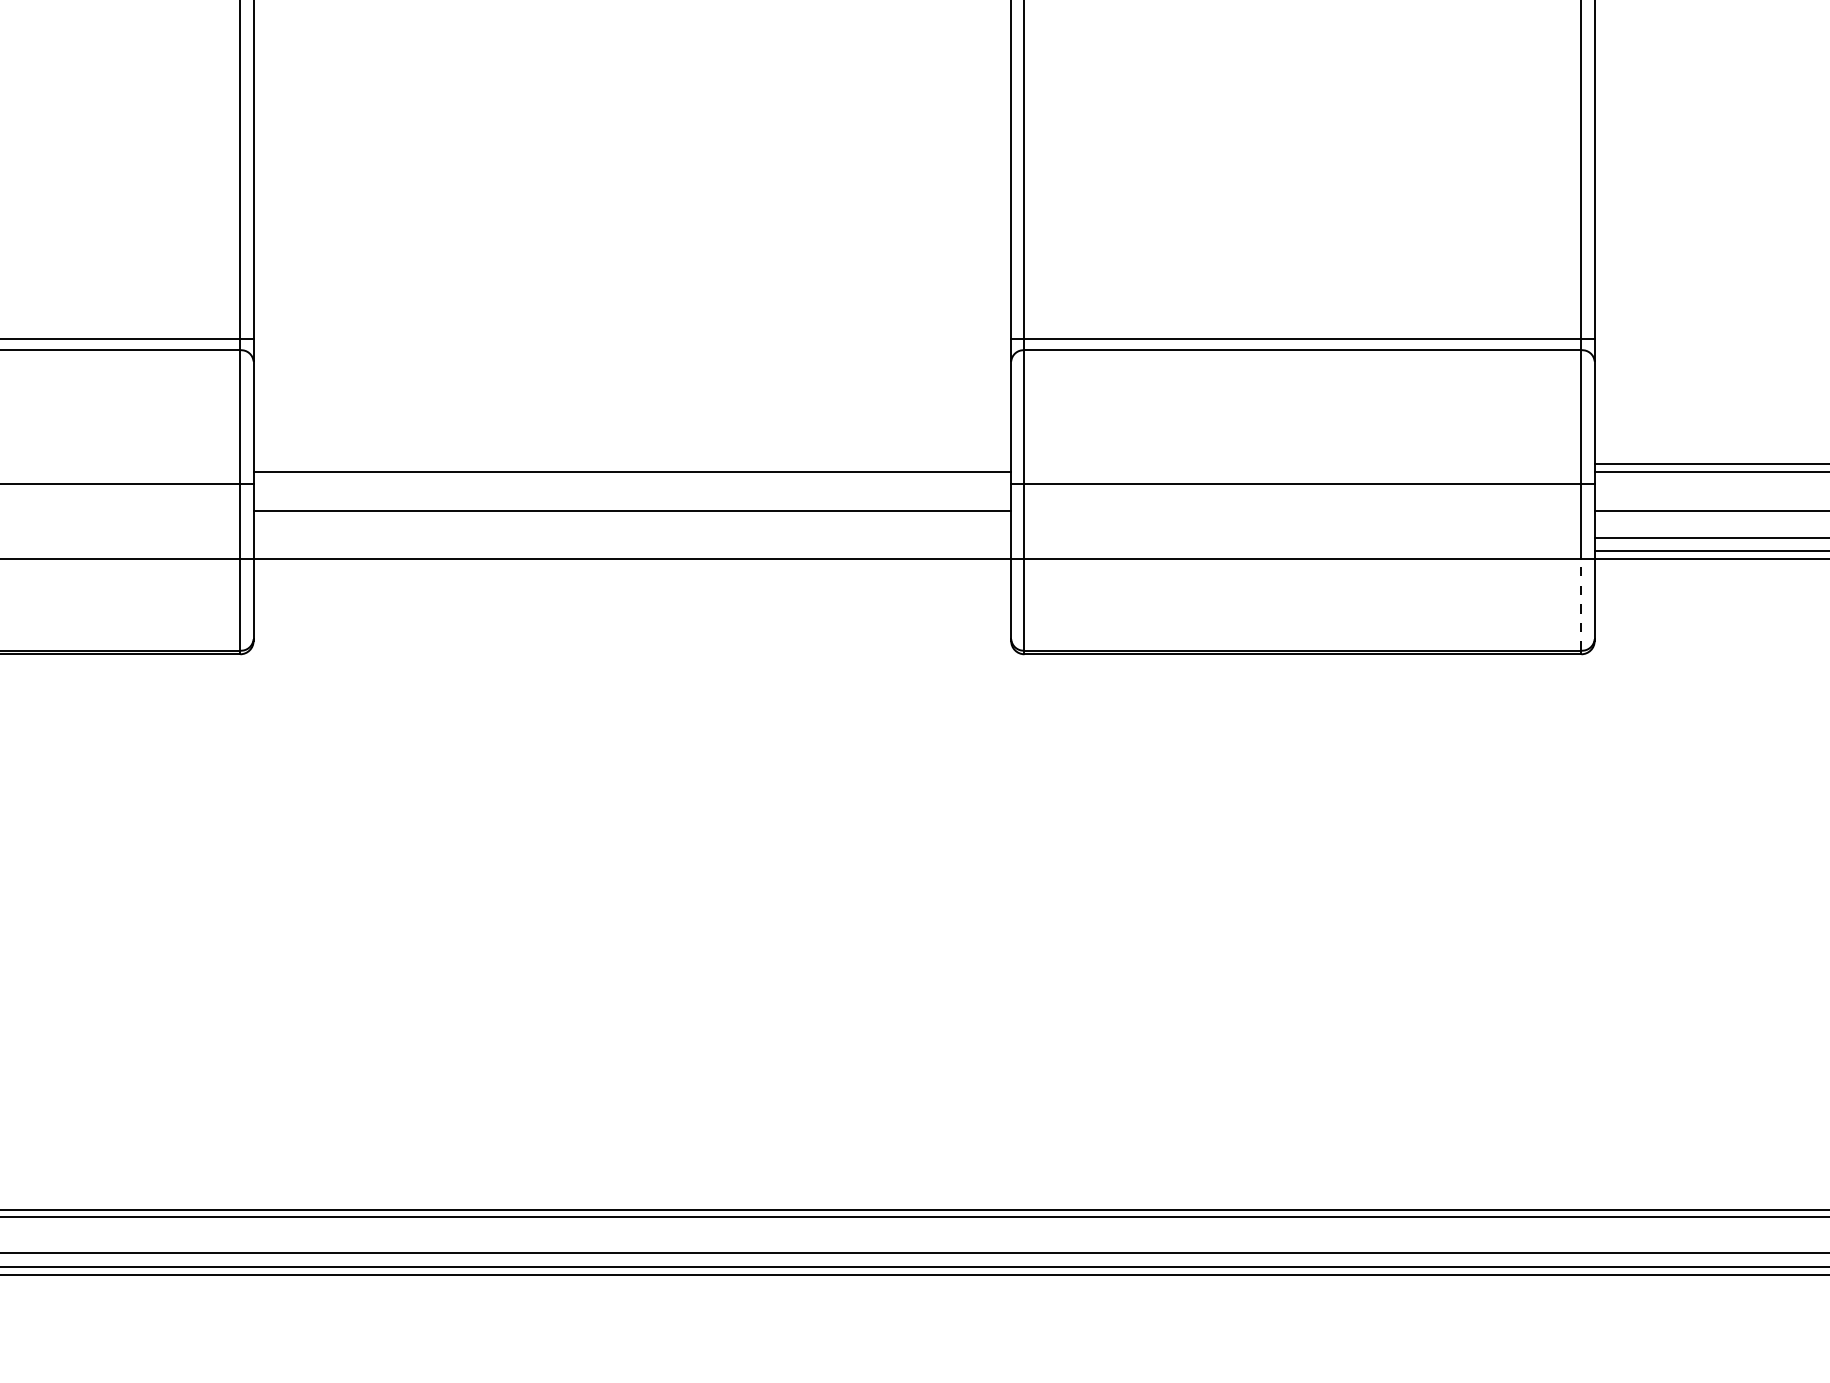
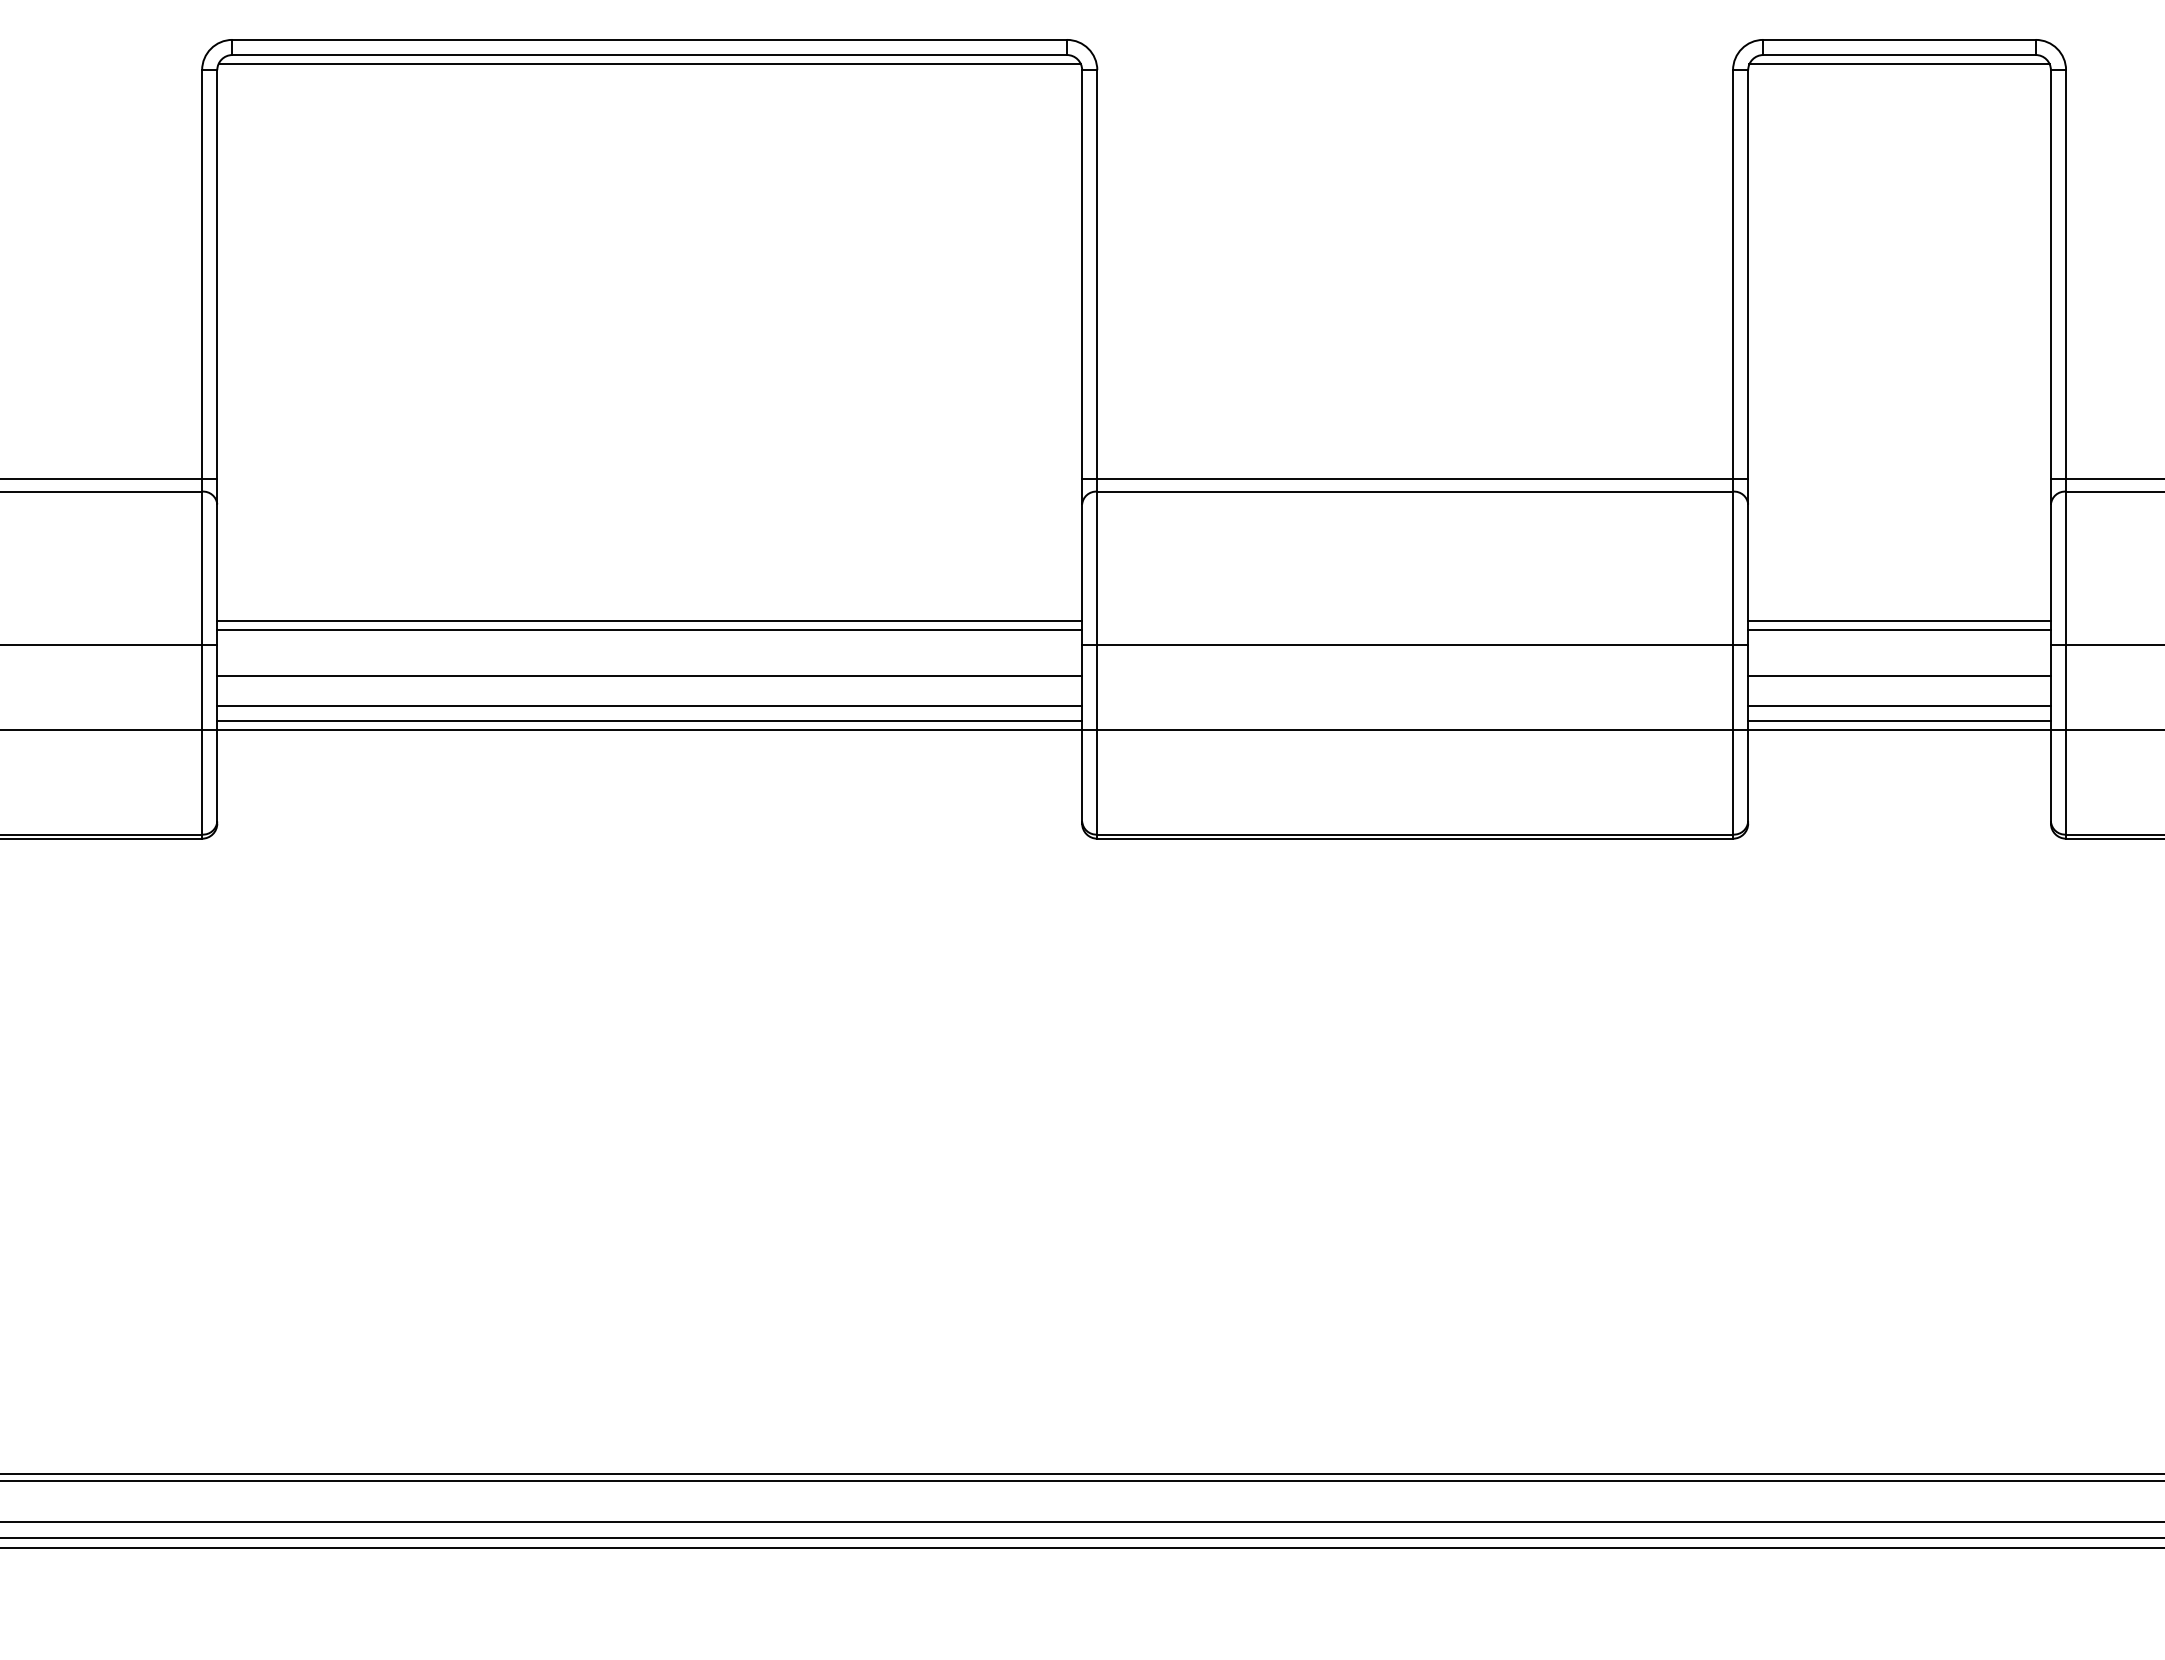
line: (632, 464) -> (649, 621), added
line: (632, 537) -> (649, 705), added
line: (632, 551) -> (649, 721), added
line: (1581, 604) -> (1733, 781), dashed -> solid

